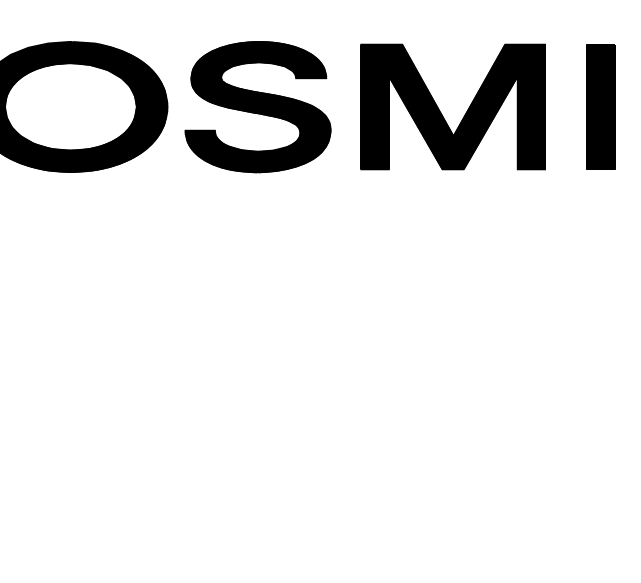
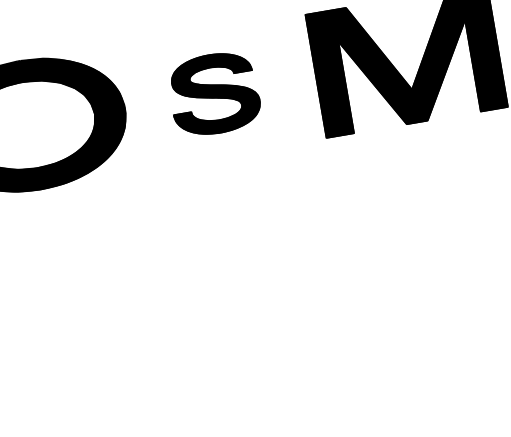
part: (257, 107) -> (213, 94), size x0.6

